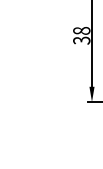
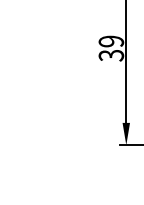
text: (81, 30) -> (110, 40), 38 -> 39

